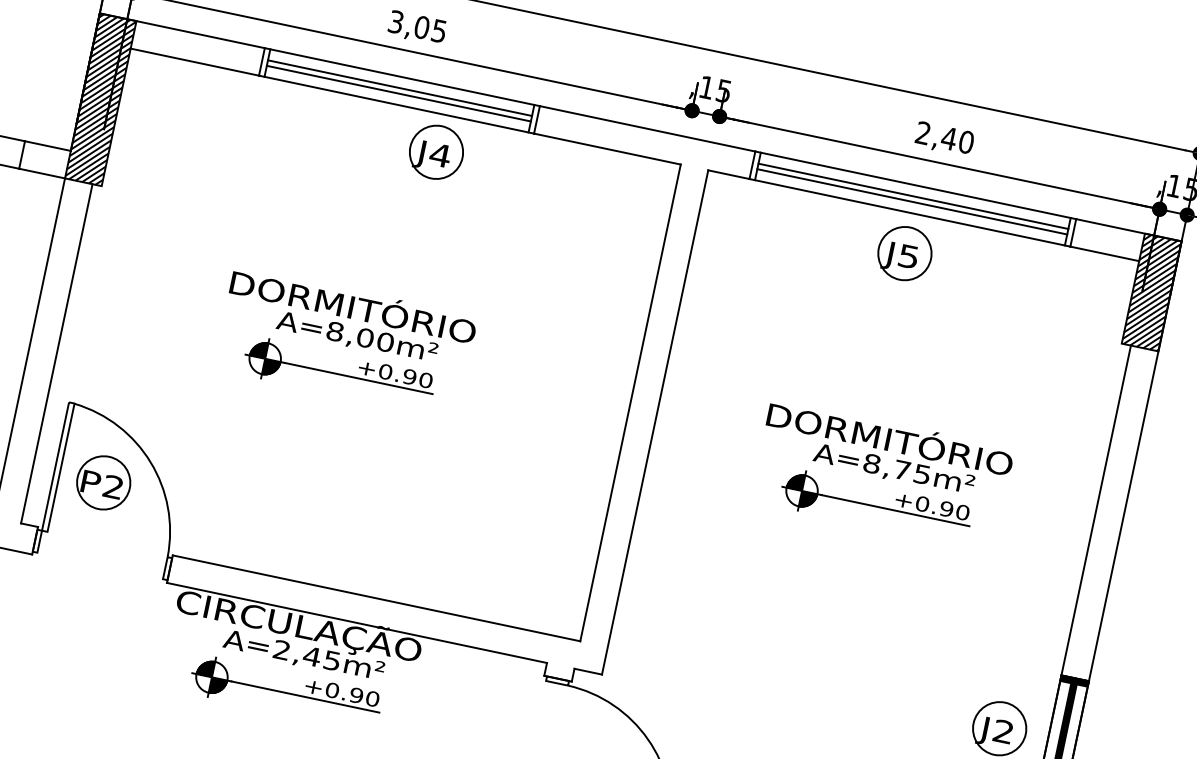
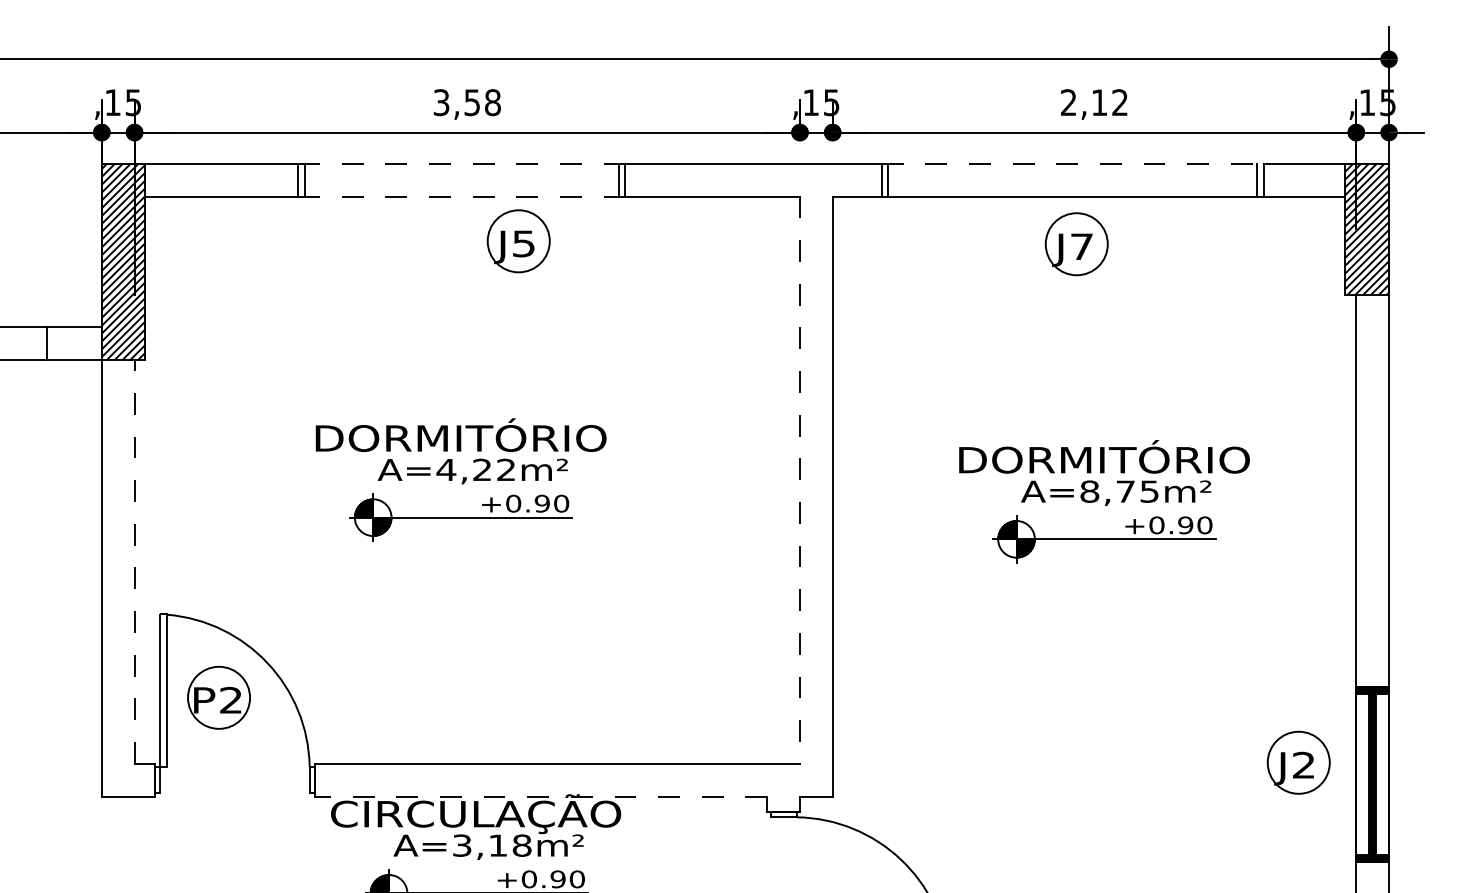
text: (430, 29) -> (482, 102), 3,05 -> 3,58
line: (402, 76) -> (461, 163), solid -> dashed
line: (399, 87) -> (461, 176), removed
line: (398, 93) -> (461, 183), removed
line: (396, 104) -> (461, 196), solid -> dashed
text: (957, 140) -> (1109, 102), 2,40 -> 2,12
text: (440, 154) -> (523, 243), J4 -> J5
line: (915, 184) -> (1072, 163), solid -> dashed
line: (913, 195) -> (1072, 176), removed
line: (912, 201) -> (1072, 183), removed
text: (908, 256) -> (1081, 246), J5 -> J7
text: (359, 336) -> (475, 469), A=8,00m² -> A=4,22m²
line: (56, 354) -> (134, 562), solid -> dashed
line: (630, 403) -> (800, 480), solid -> dashed
line: (356, 622) -> (540, 796), solid -> dashed
text: (307, 655) -> (492, 845), A=2,45m² -> A=3,18m²

